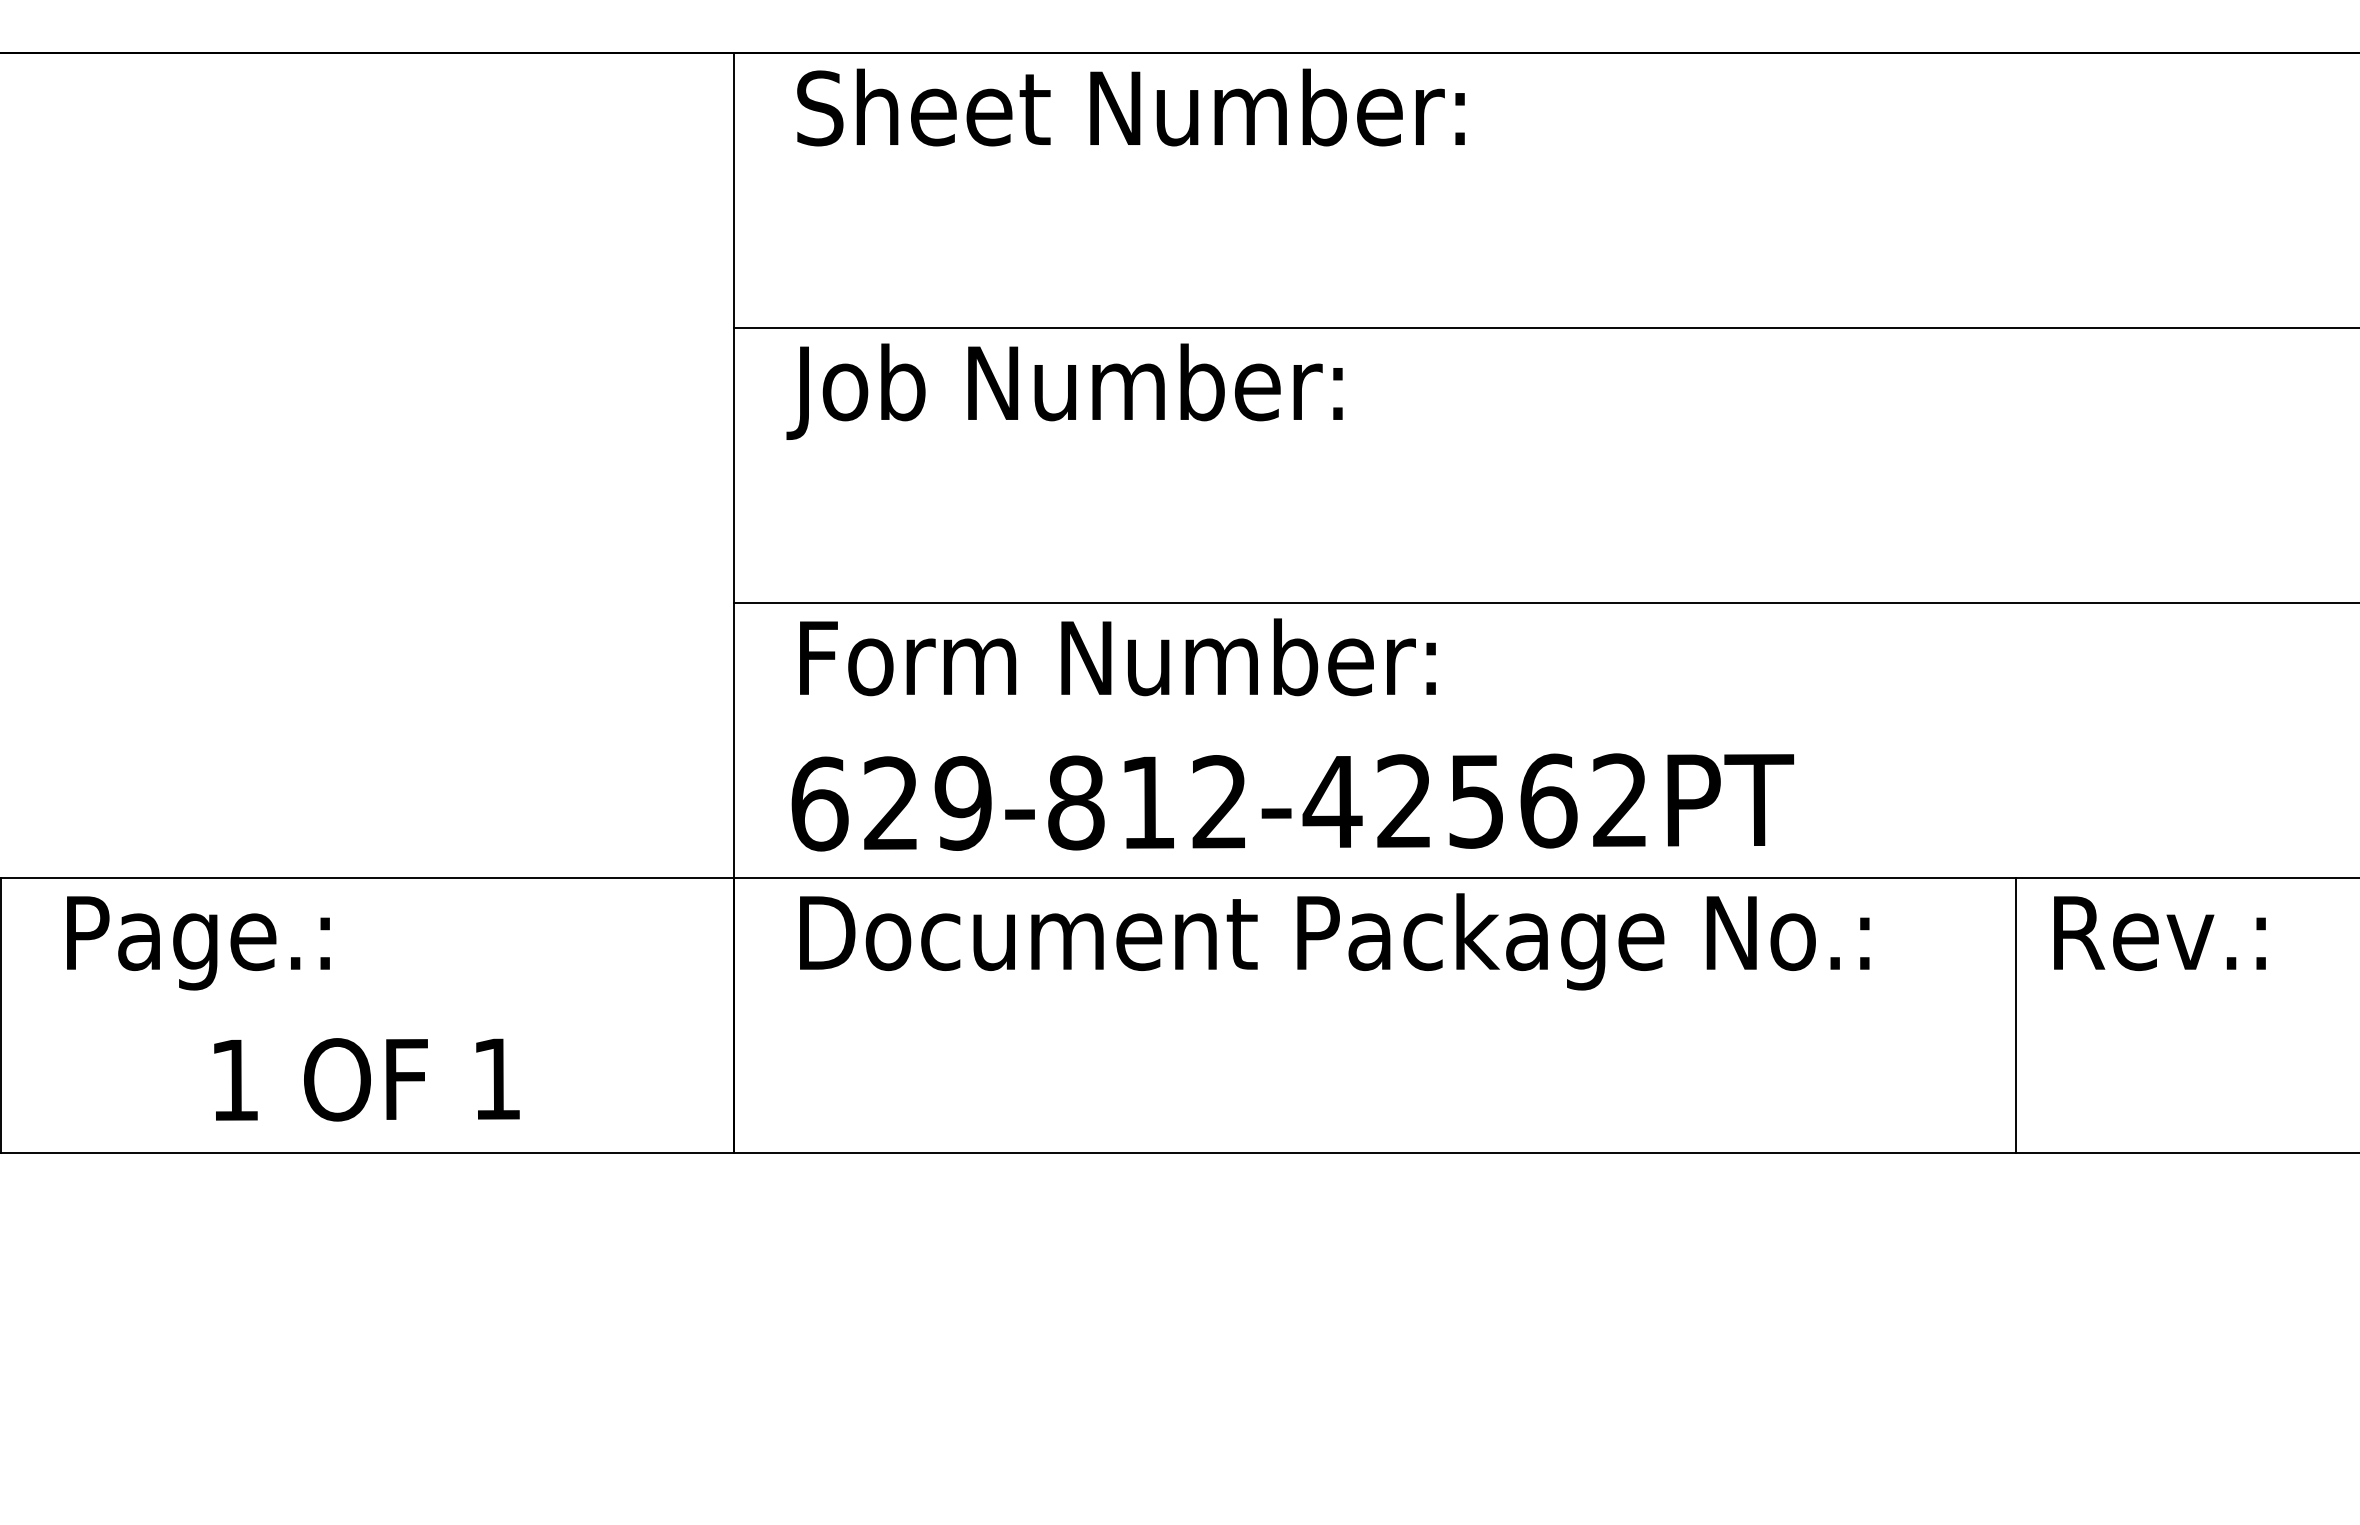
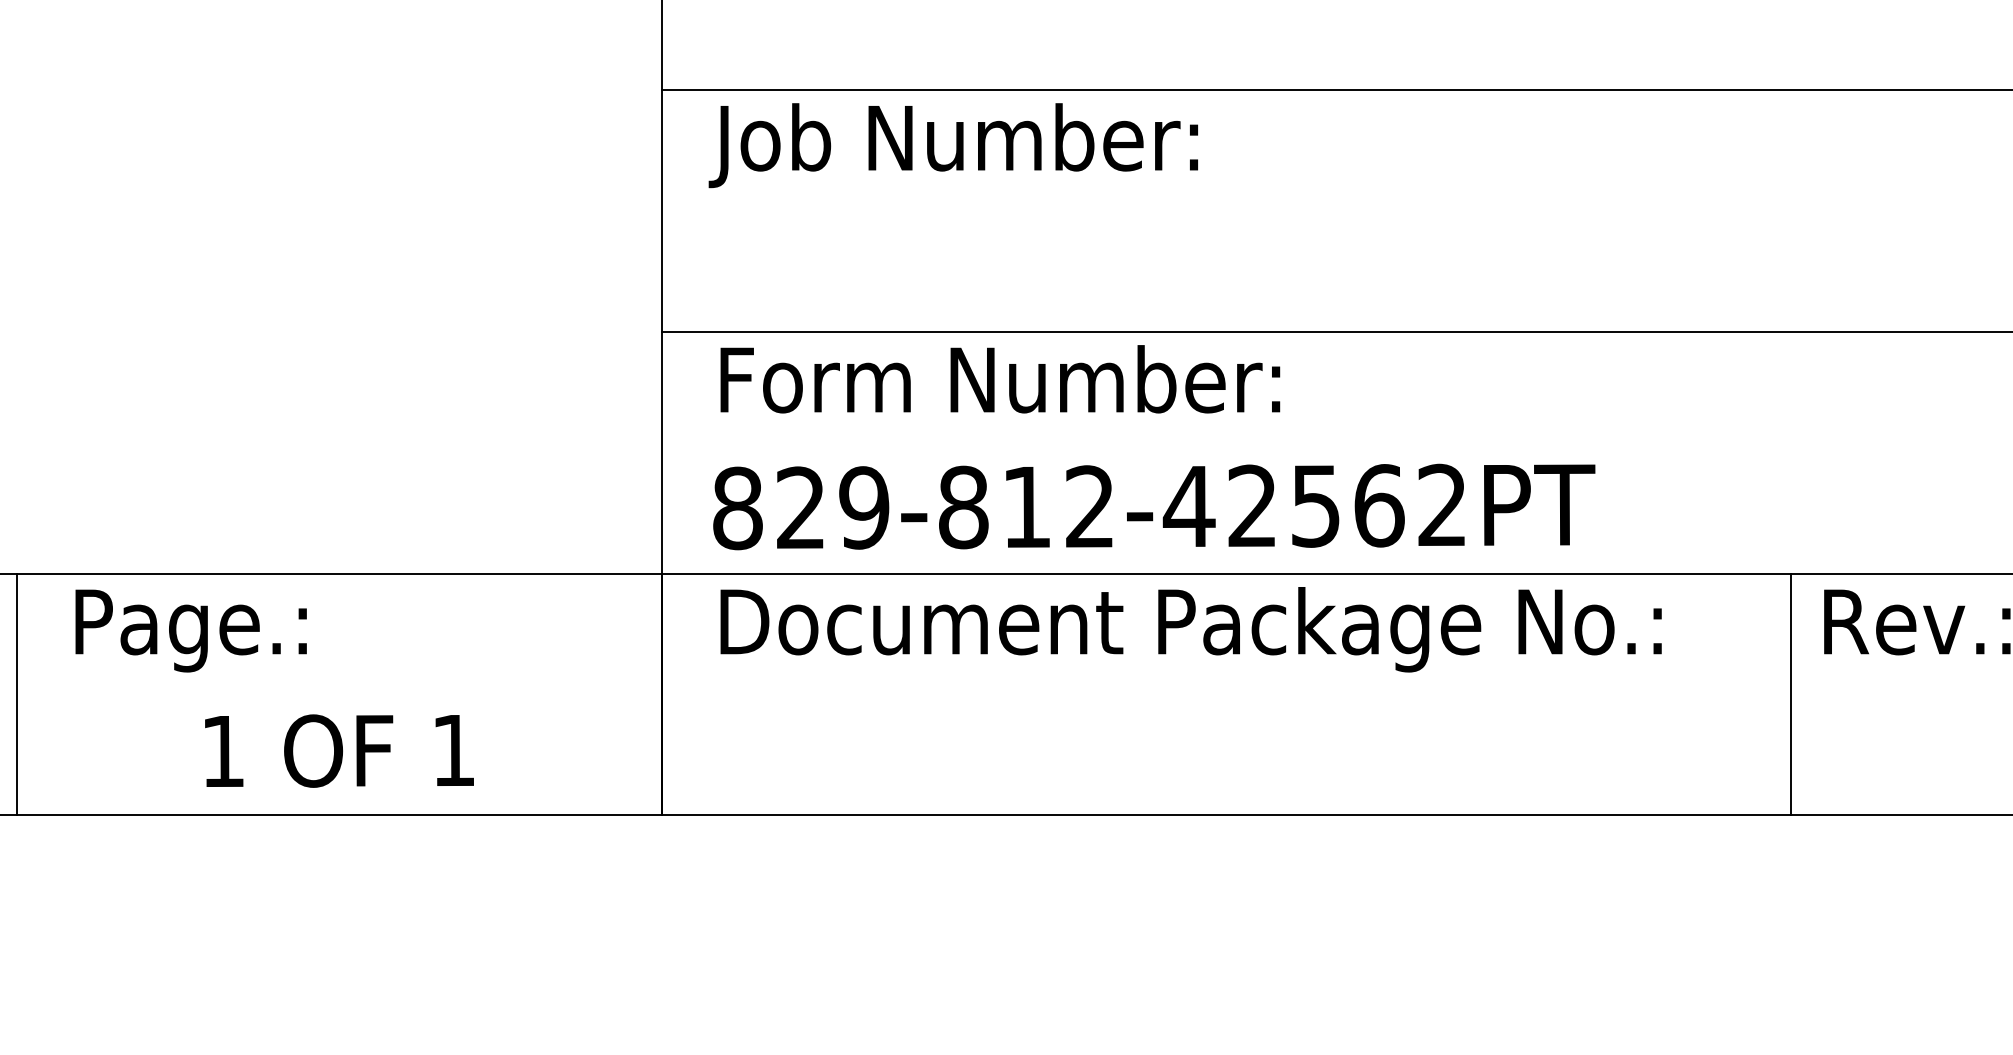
text: (819, 803) -> (737, 507), 629-812-42562PT -> 829-812-42562PT

